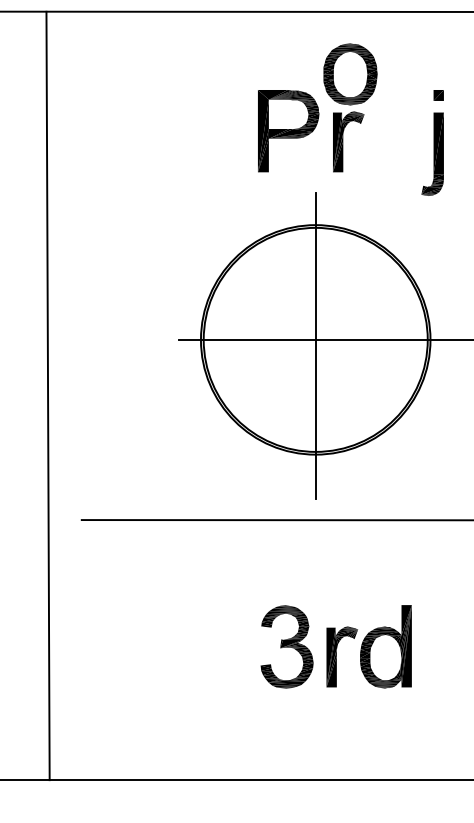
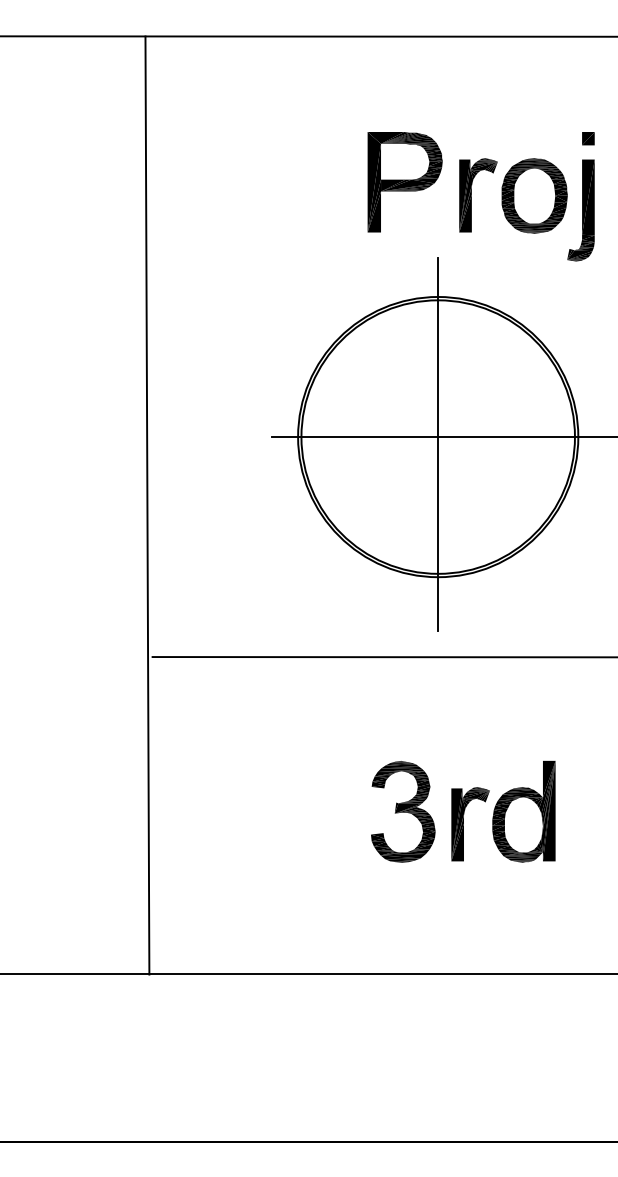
part: (350, 74) -> (534, 195), moved
line: (48, 395) -> (147, 505), moved

